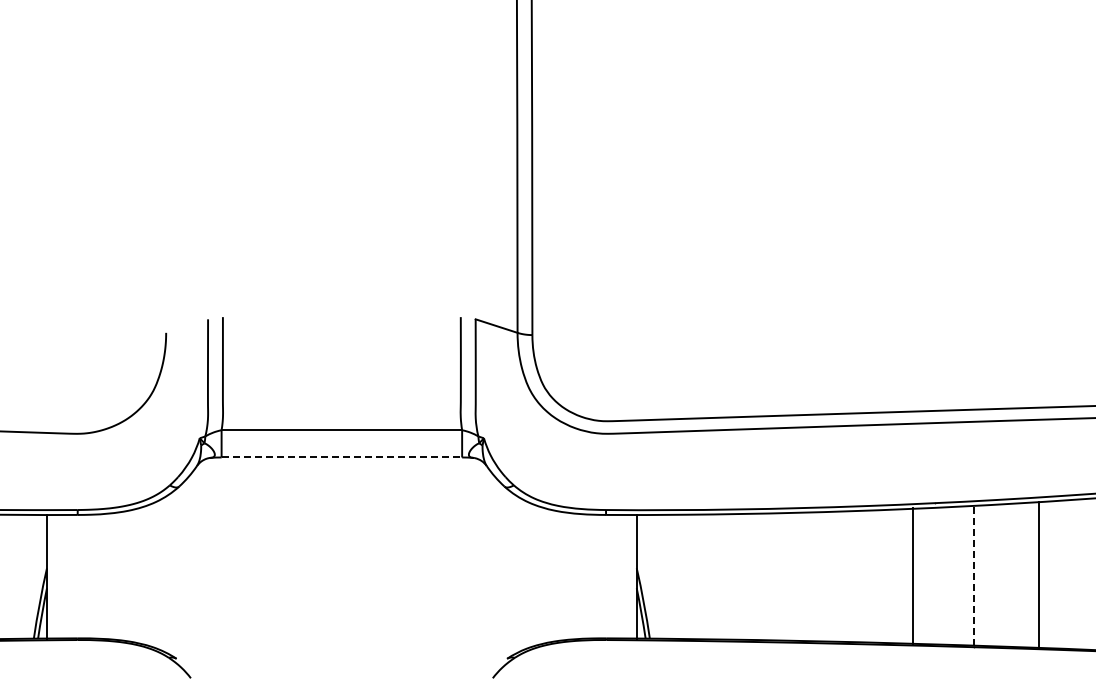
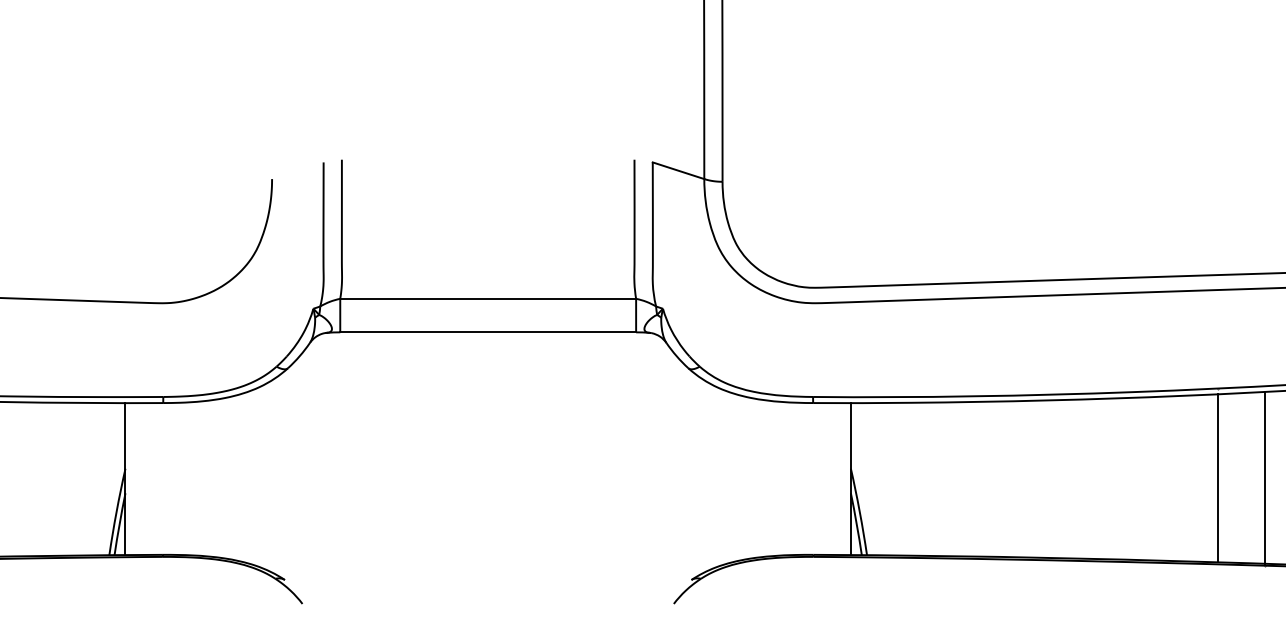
line: (342, 457) -> (488, 332), dashed -> solid
line: (913, 575) -> (1218, 477), moved
line: (973, 575) -> (1265, 477), dashed -> solid

